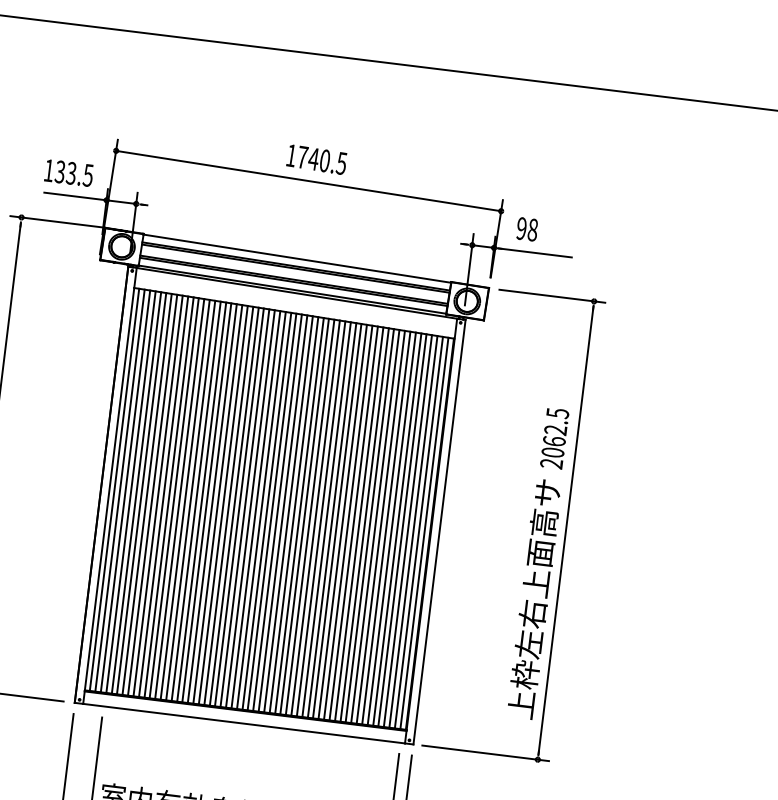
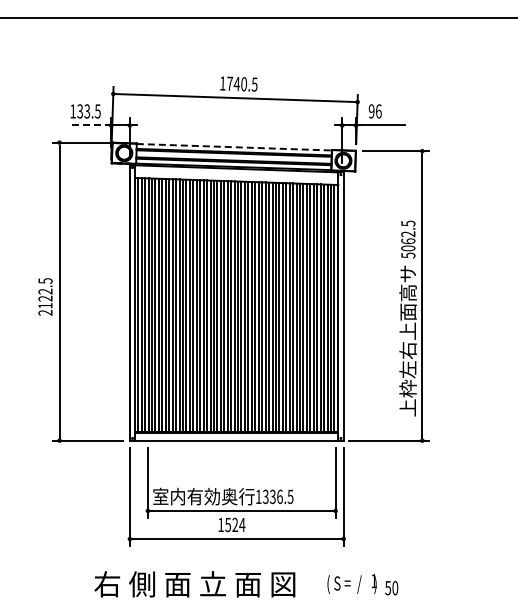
line: (75, 196) -> (91, 125), solid -> dashed
text: (532, 230) -> (378, 111), 98 -> 96
line: (297, 259) -> (234, 147), solid -> dashed
text: (551, 463) -> (408, 255), 2062.5 -> 5062.5

